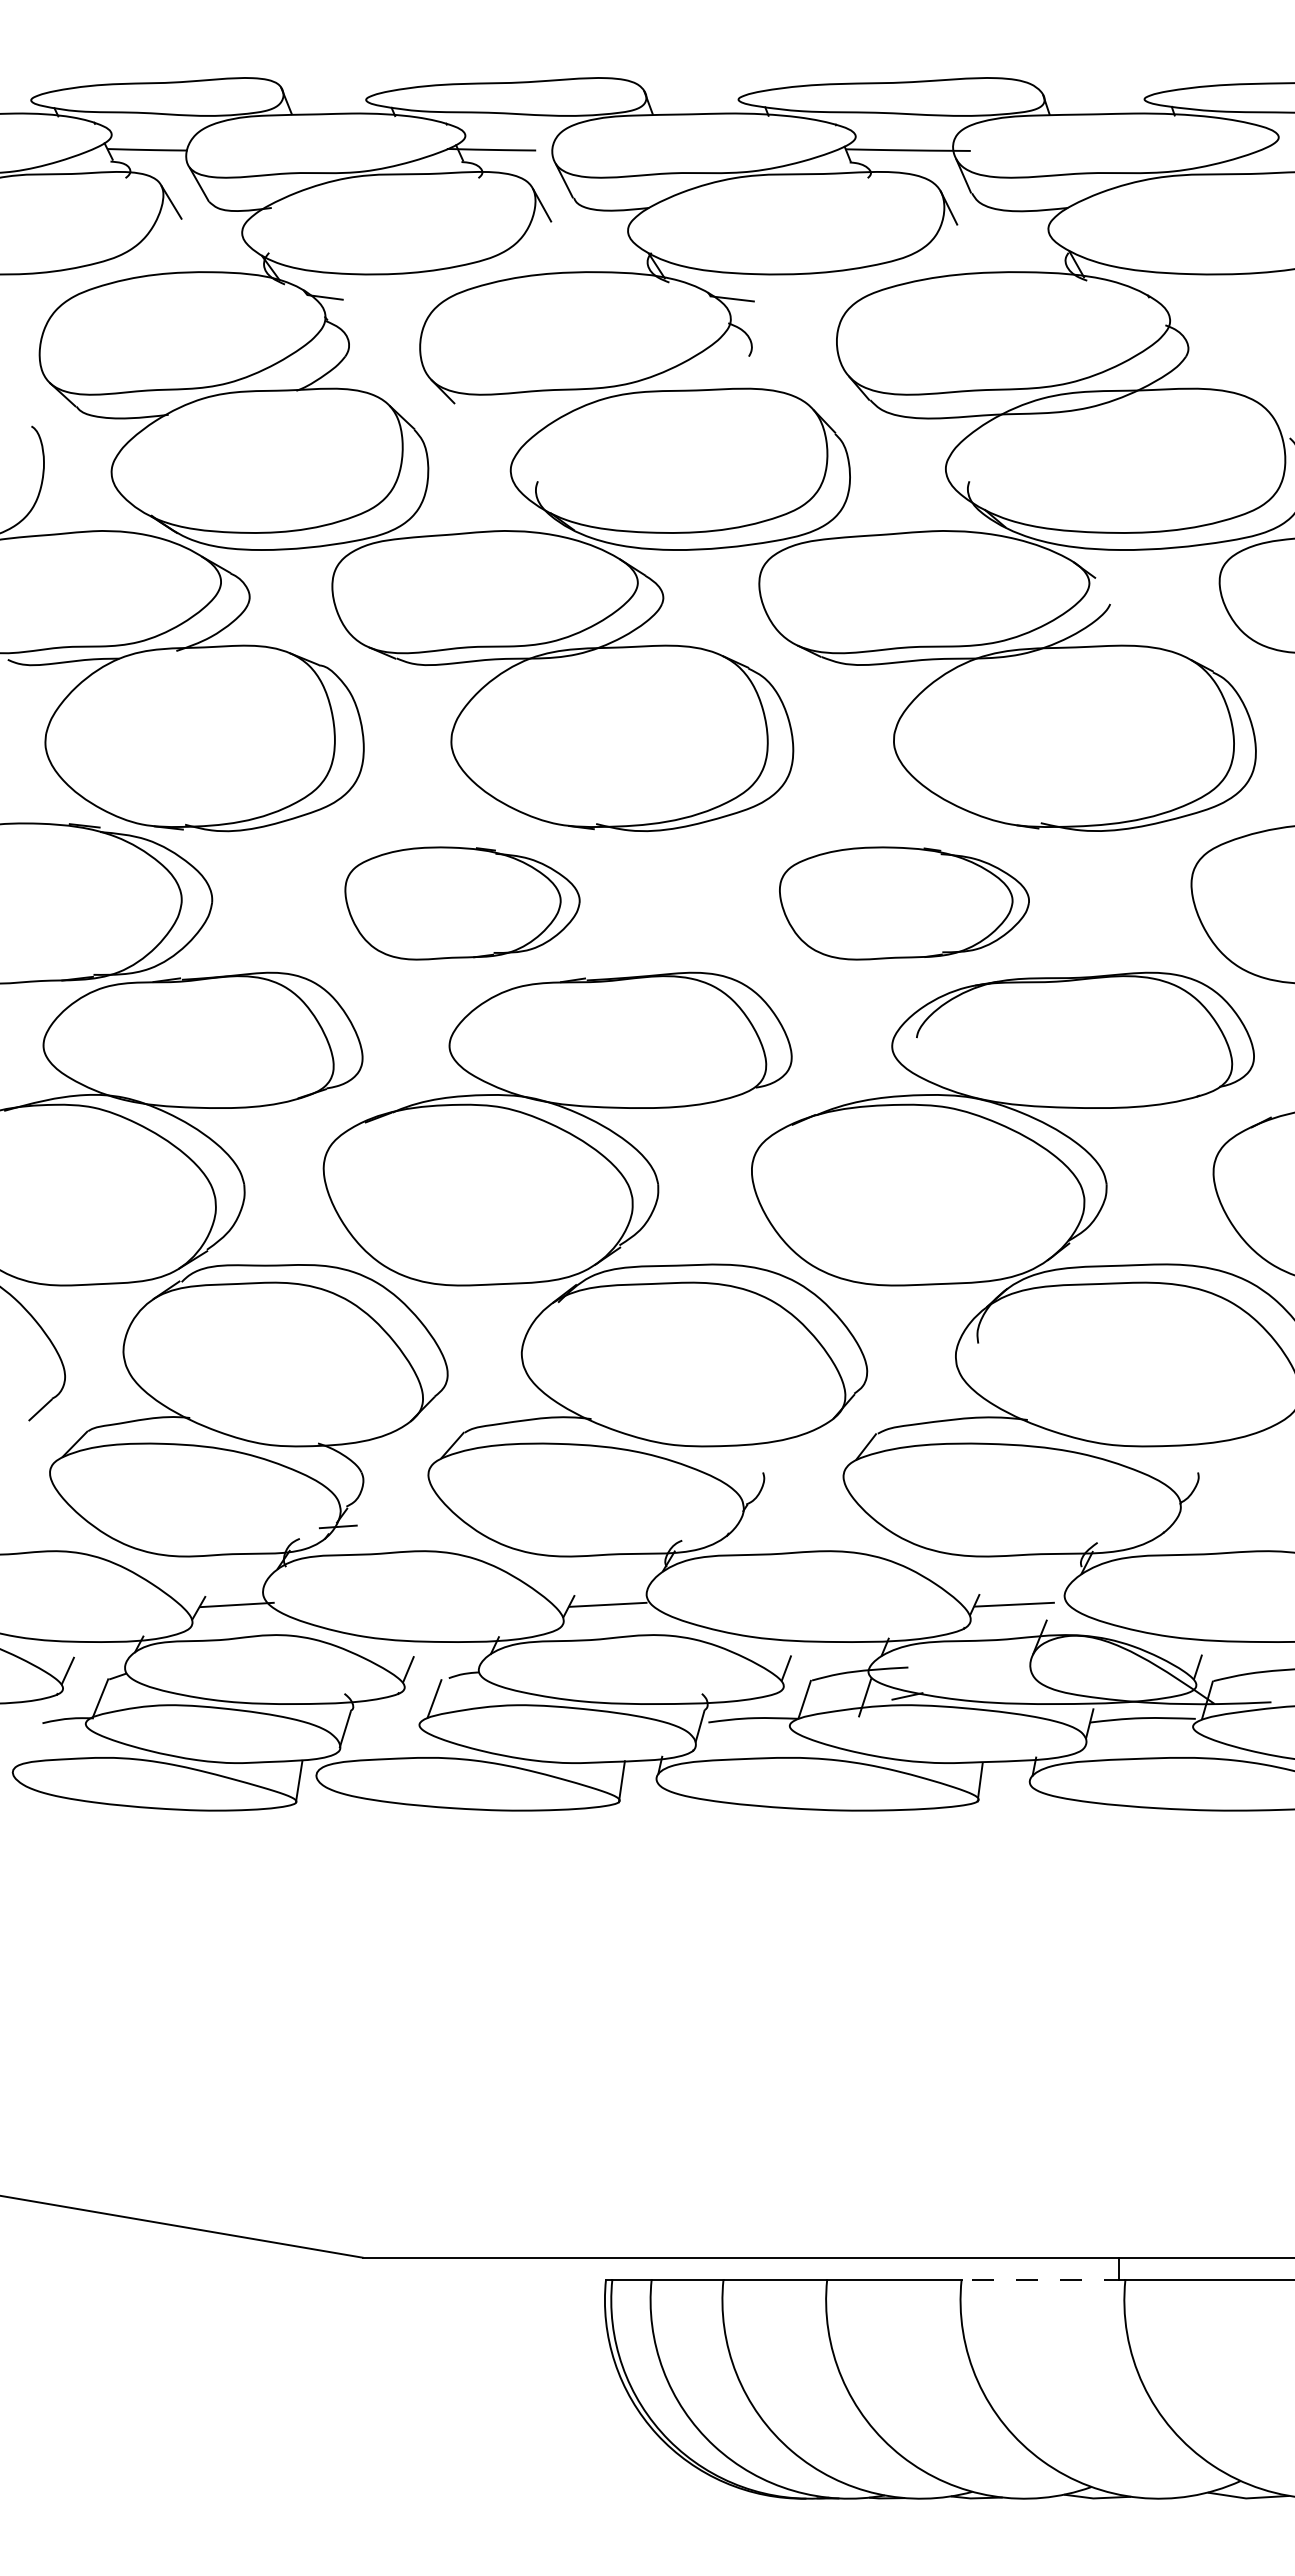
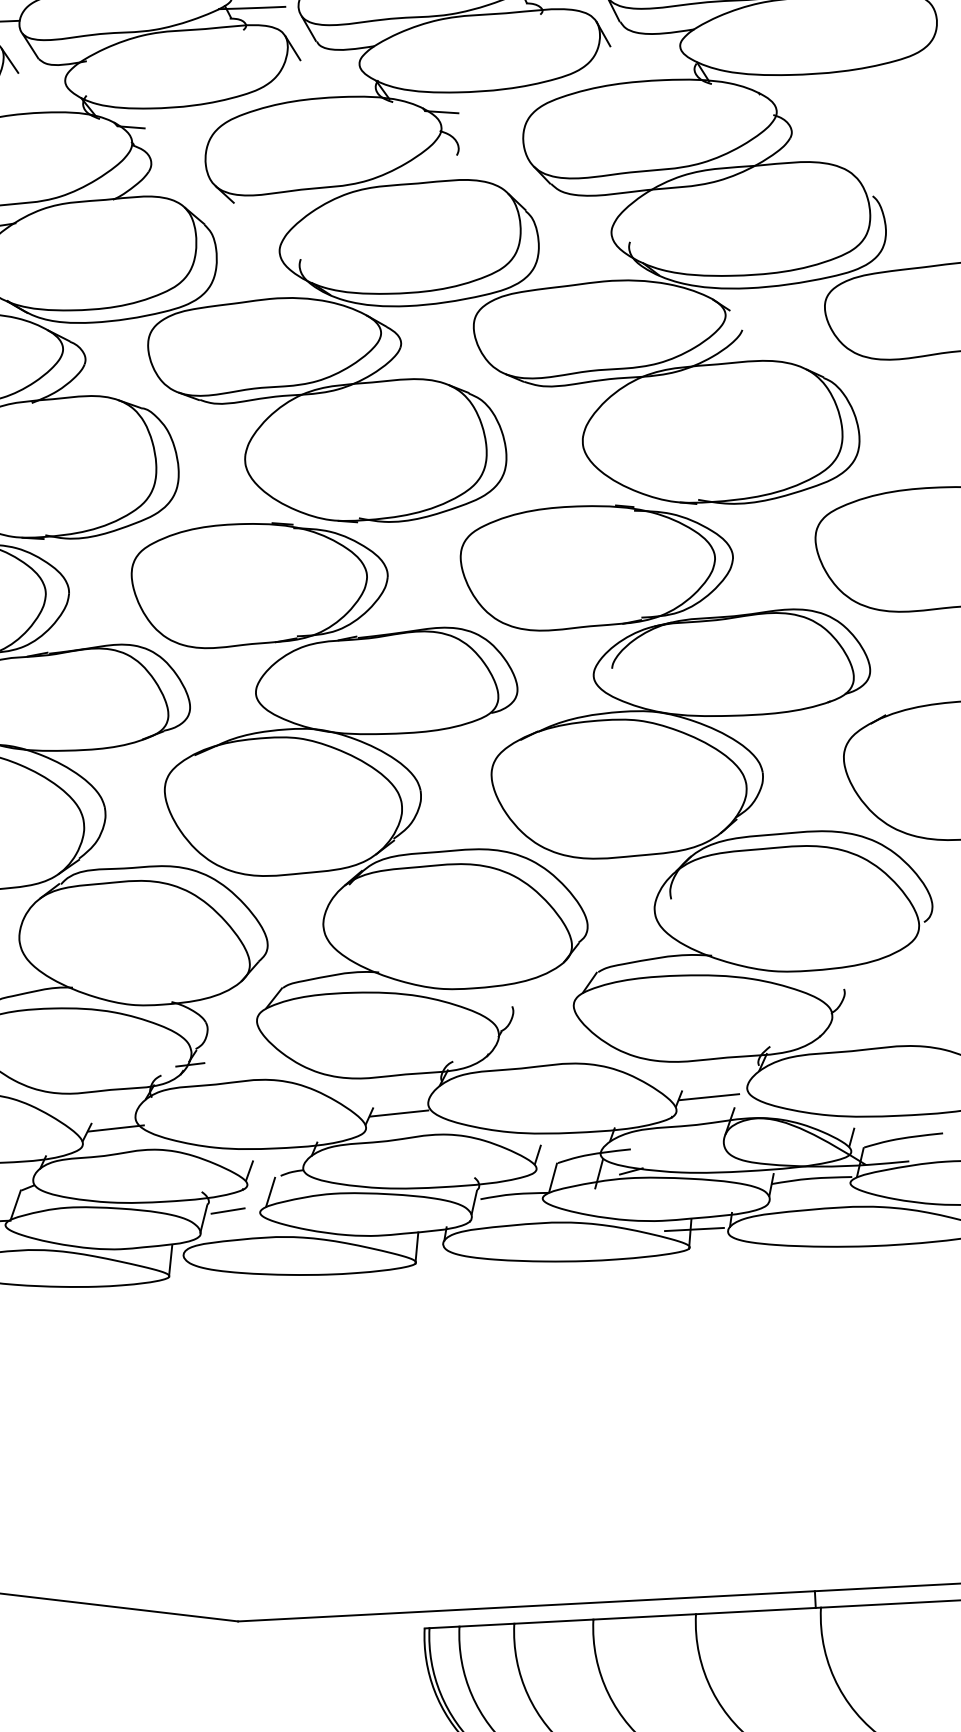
part: (462, 903) -> (260, 584), size x1.43
part: (904, 903) -> (597, 566), size x1.43
line: (377, 1720) -> (227, 1210), added
line: (985, 1776) -> (694, 1229), added
line: (1043, 2279) -> (758, 1610), dashed -> solid

